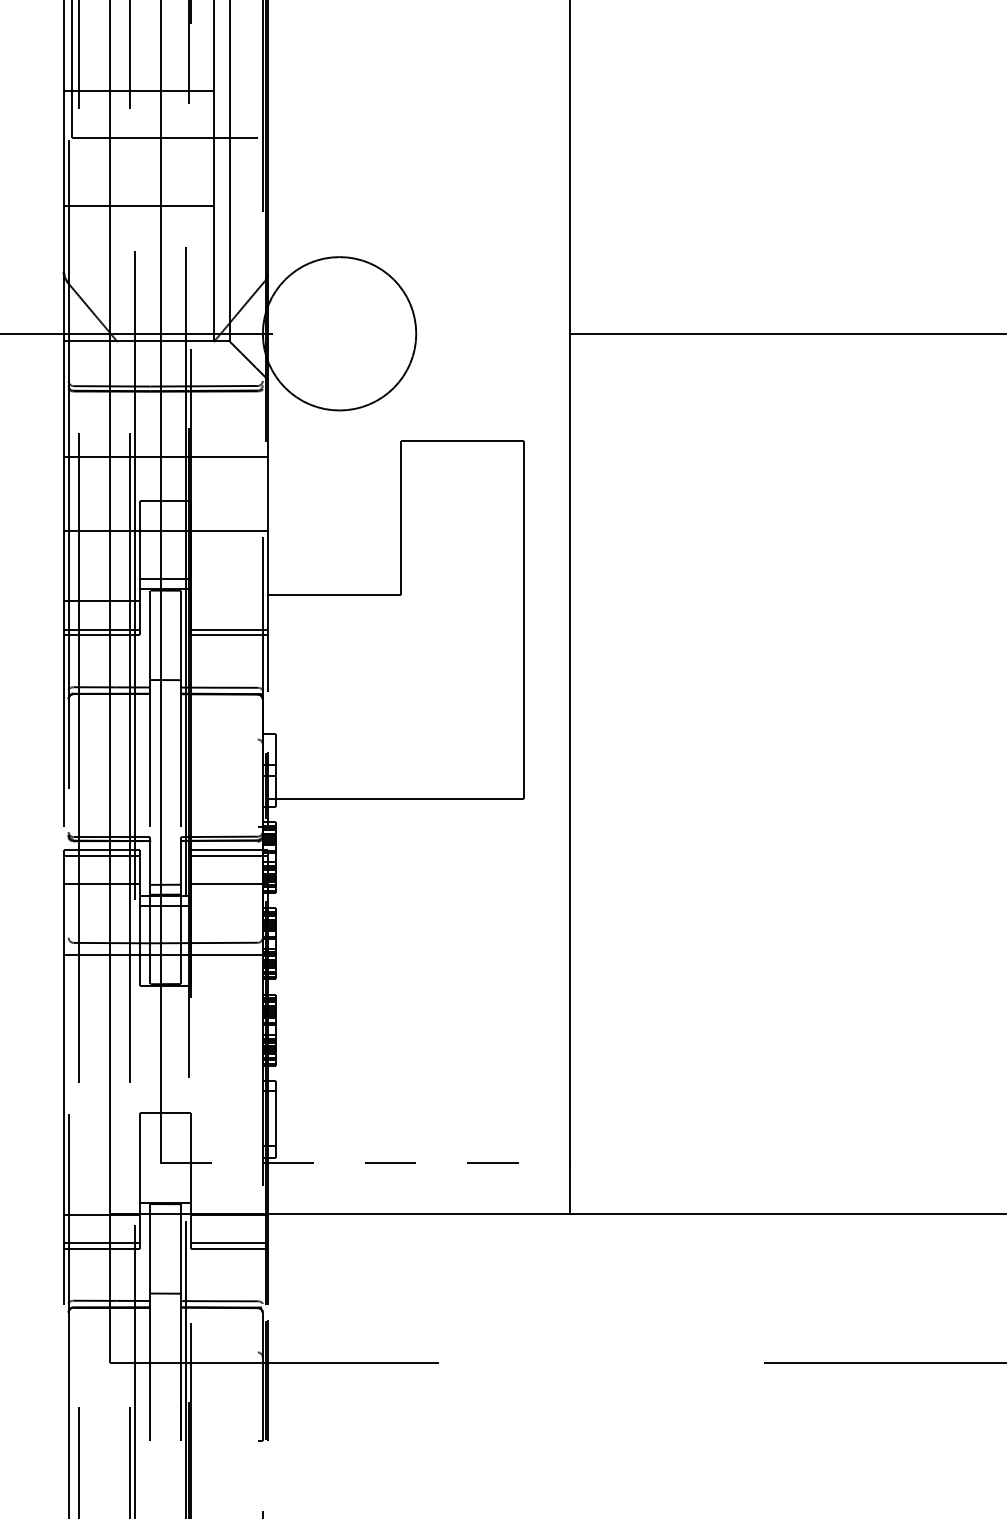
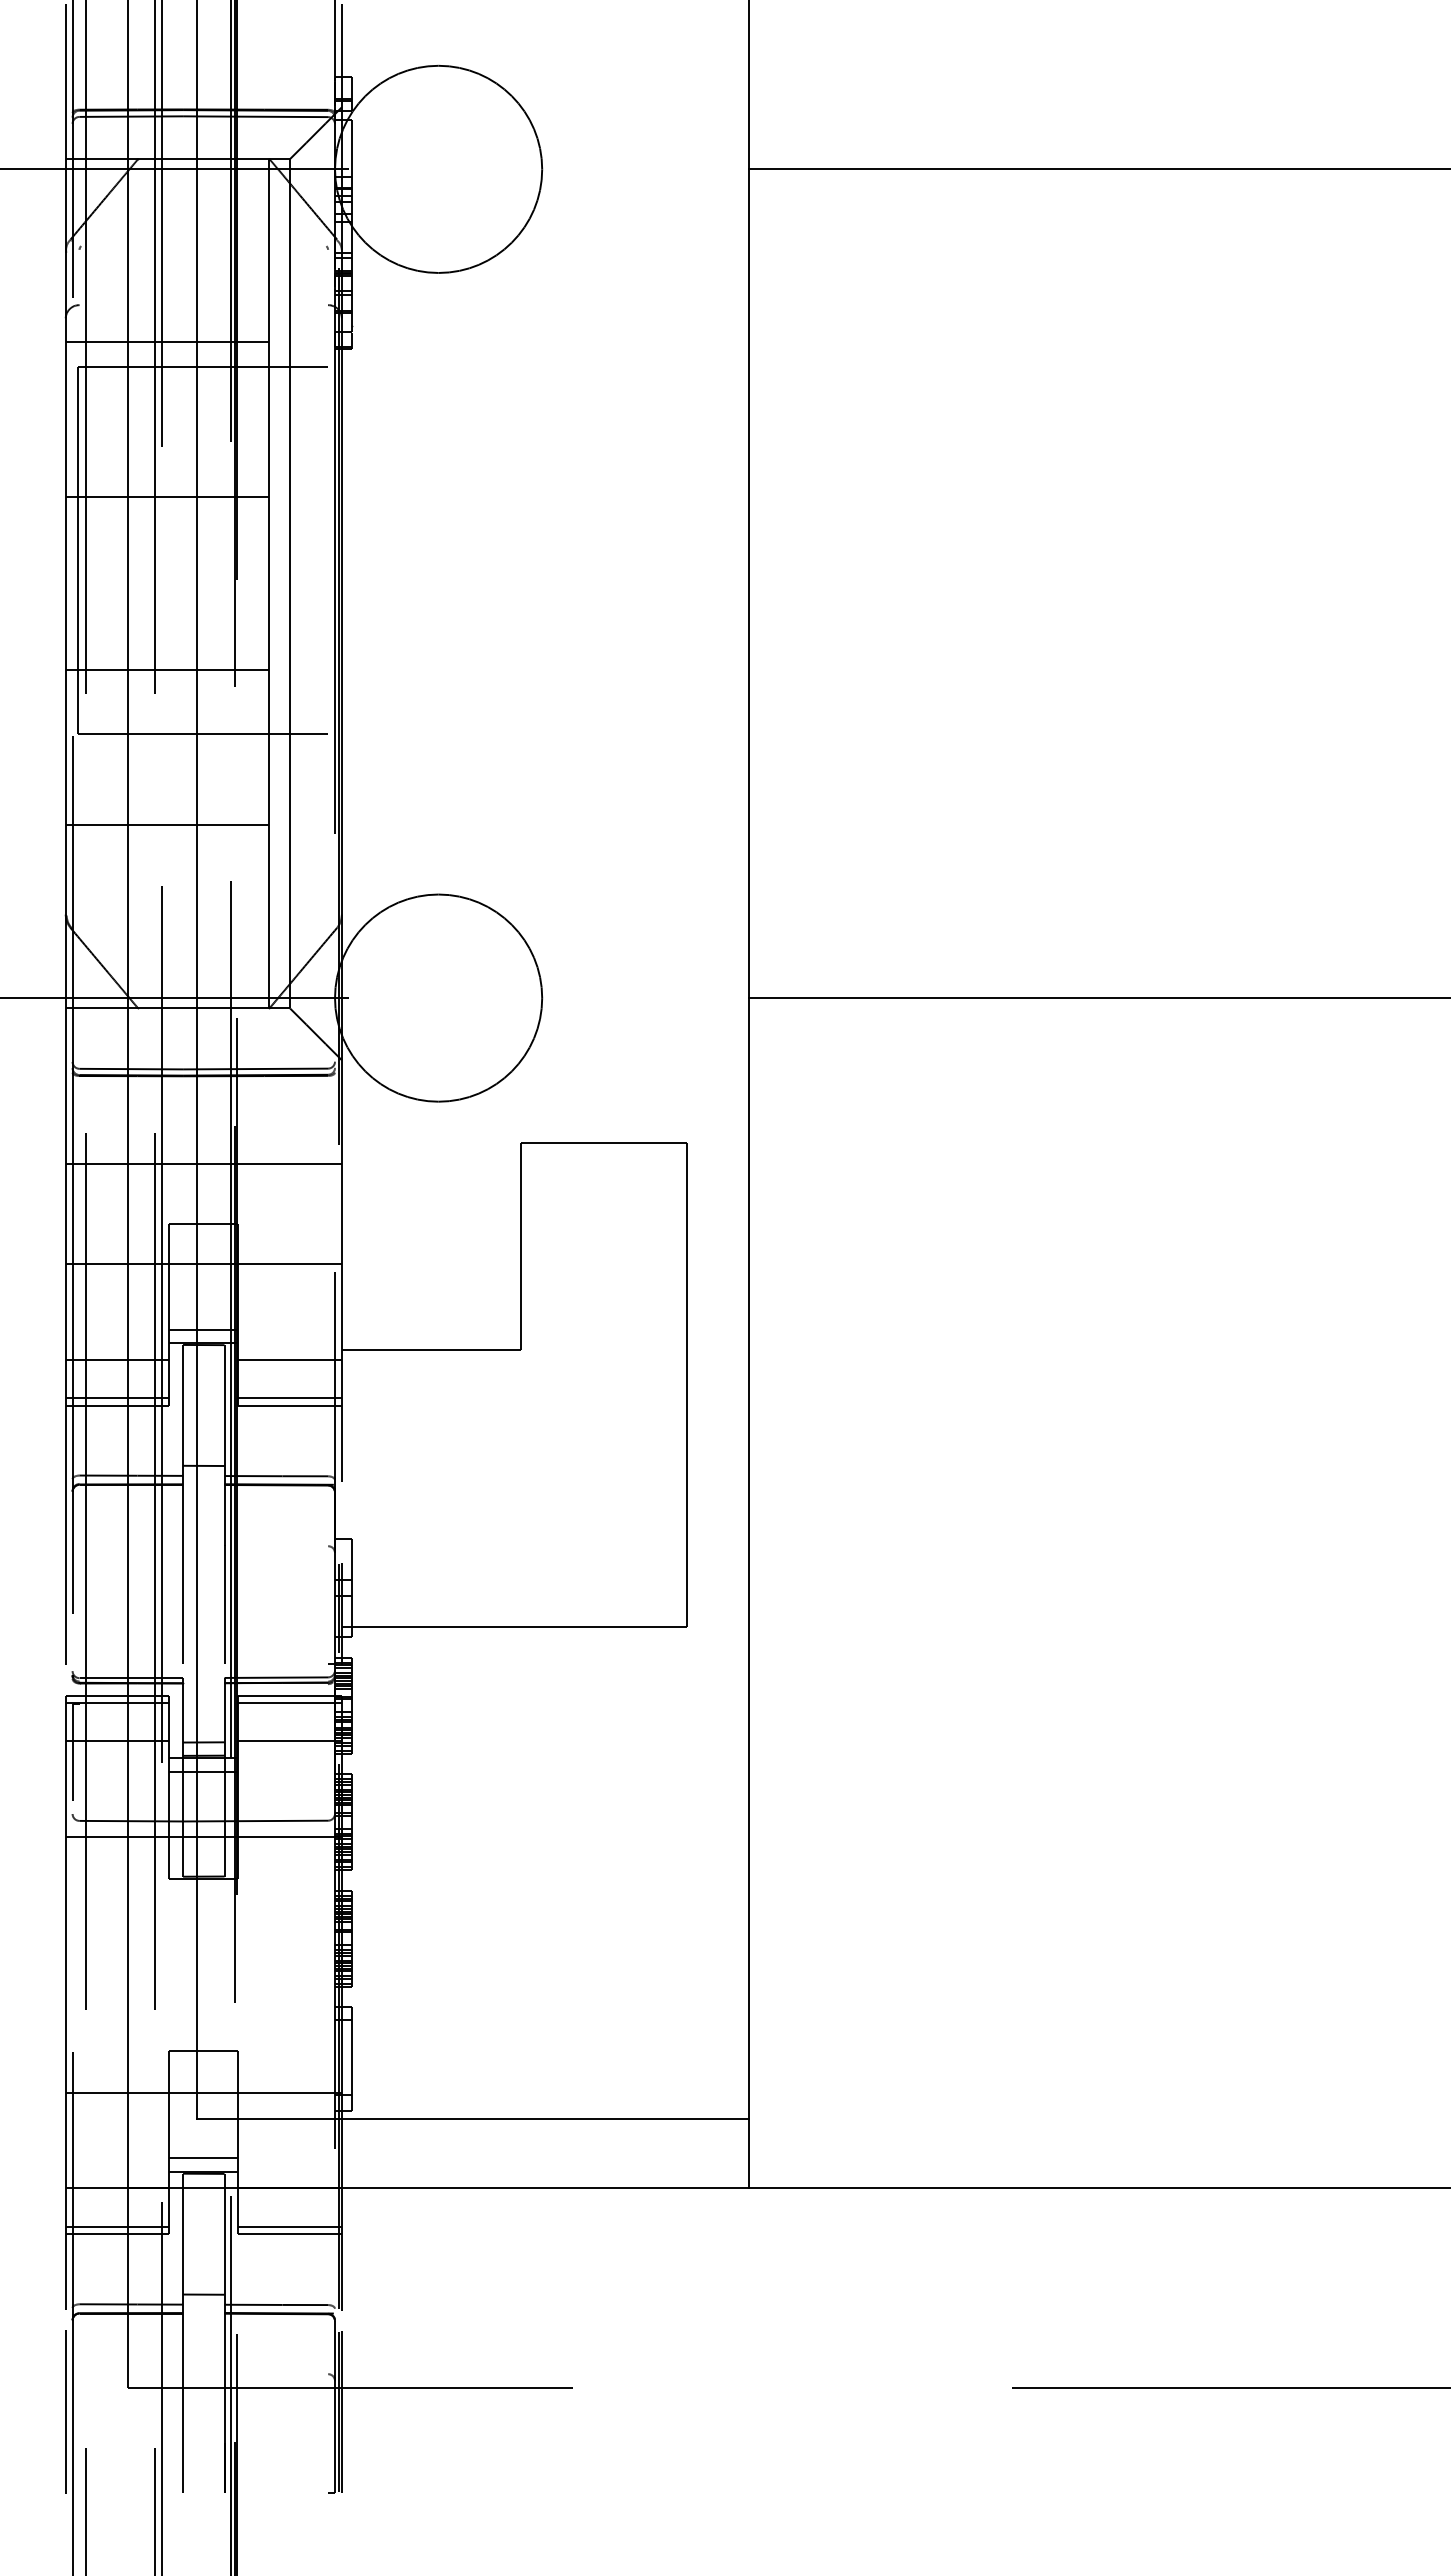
line: (229, 601) -> (289, 1359), added
line: (68, 891) -> (72, 1751), added
line: (165, 1143) -> (203, 2092), added
line: (365, 1163) -> (473, 2118), dashed -> solid
line: (165, 1192) -> (203, 2158), added
line: (63, 1380) -> (65, 2411), added

